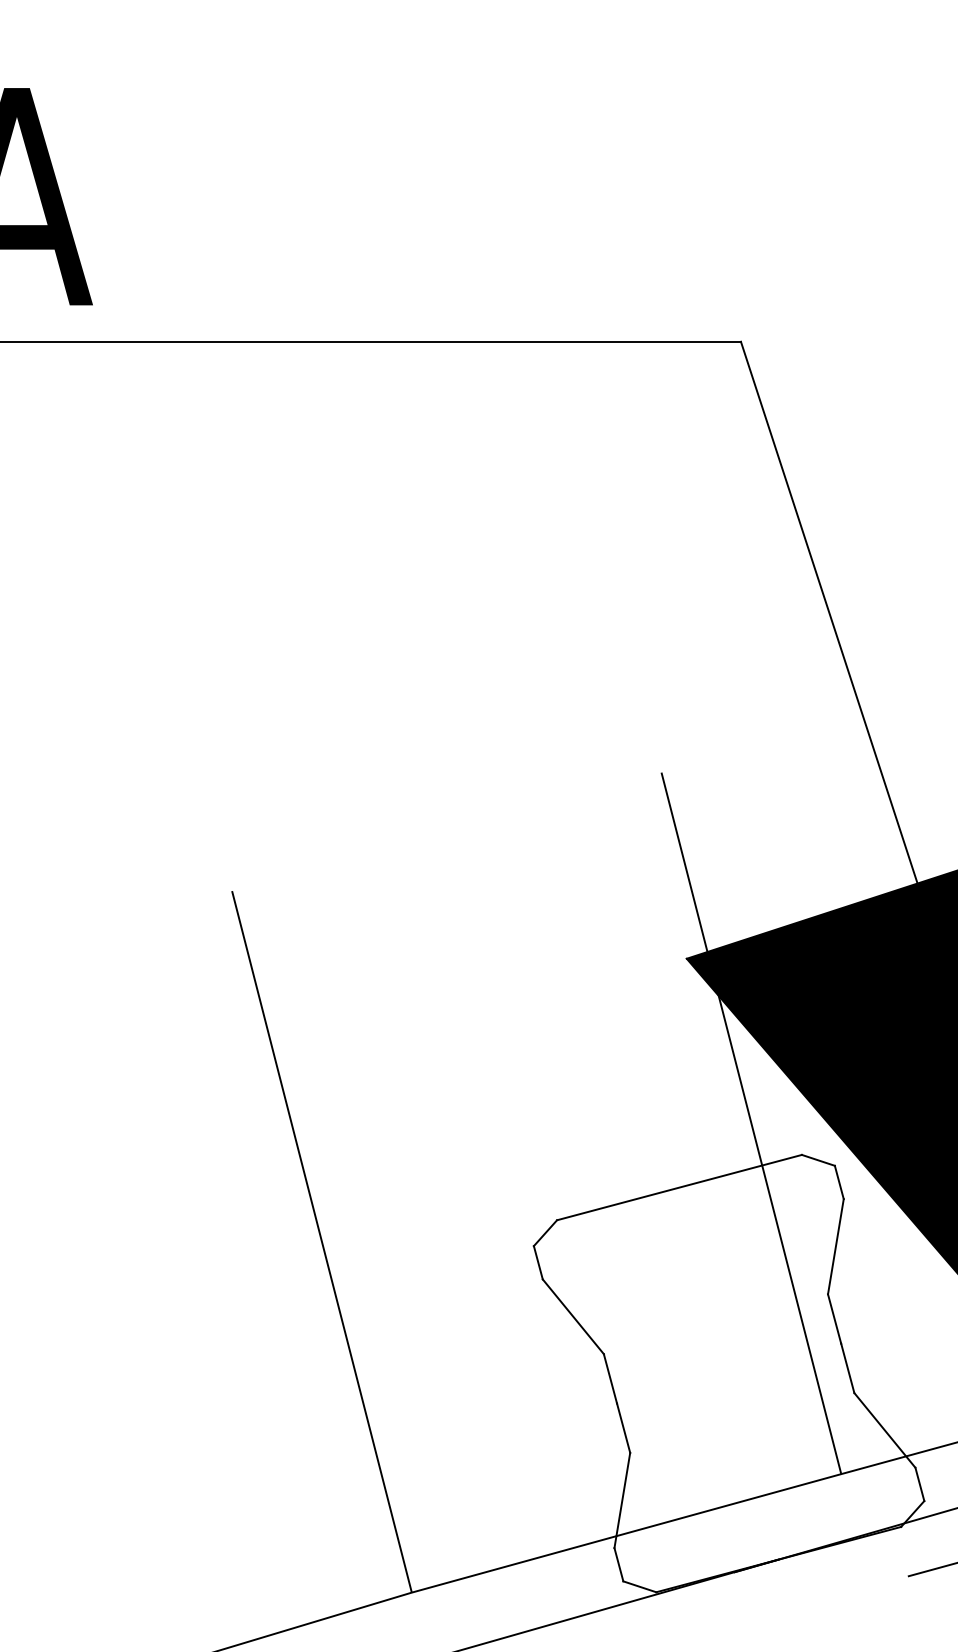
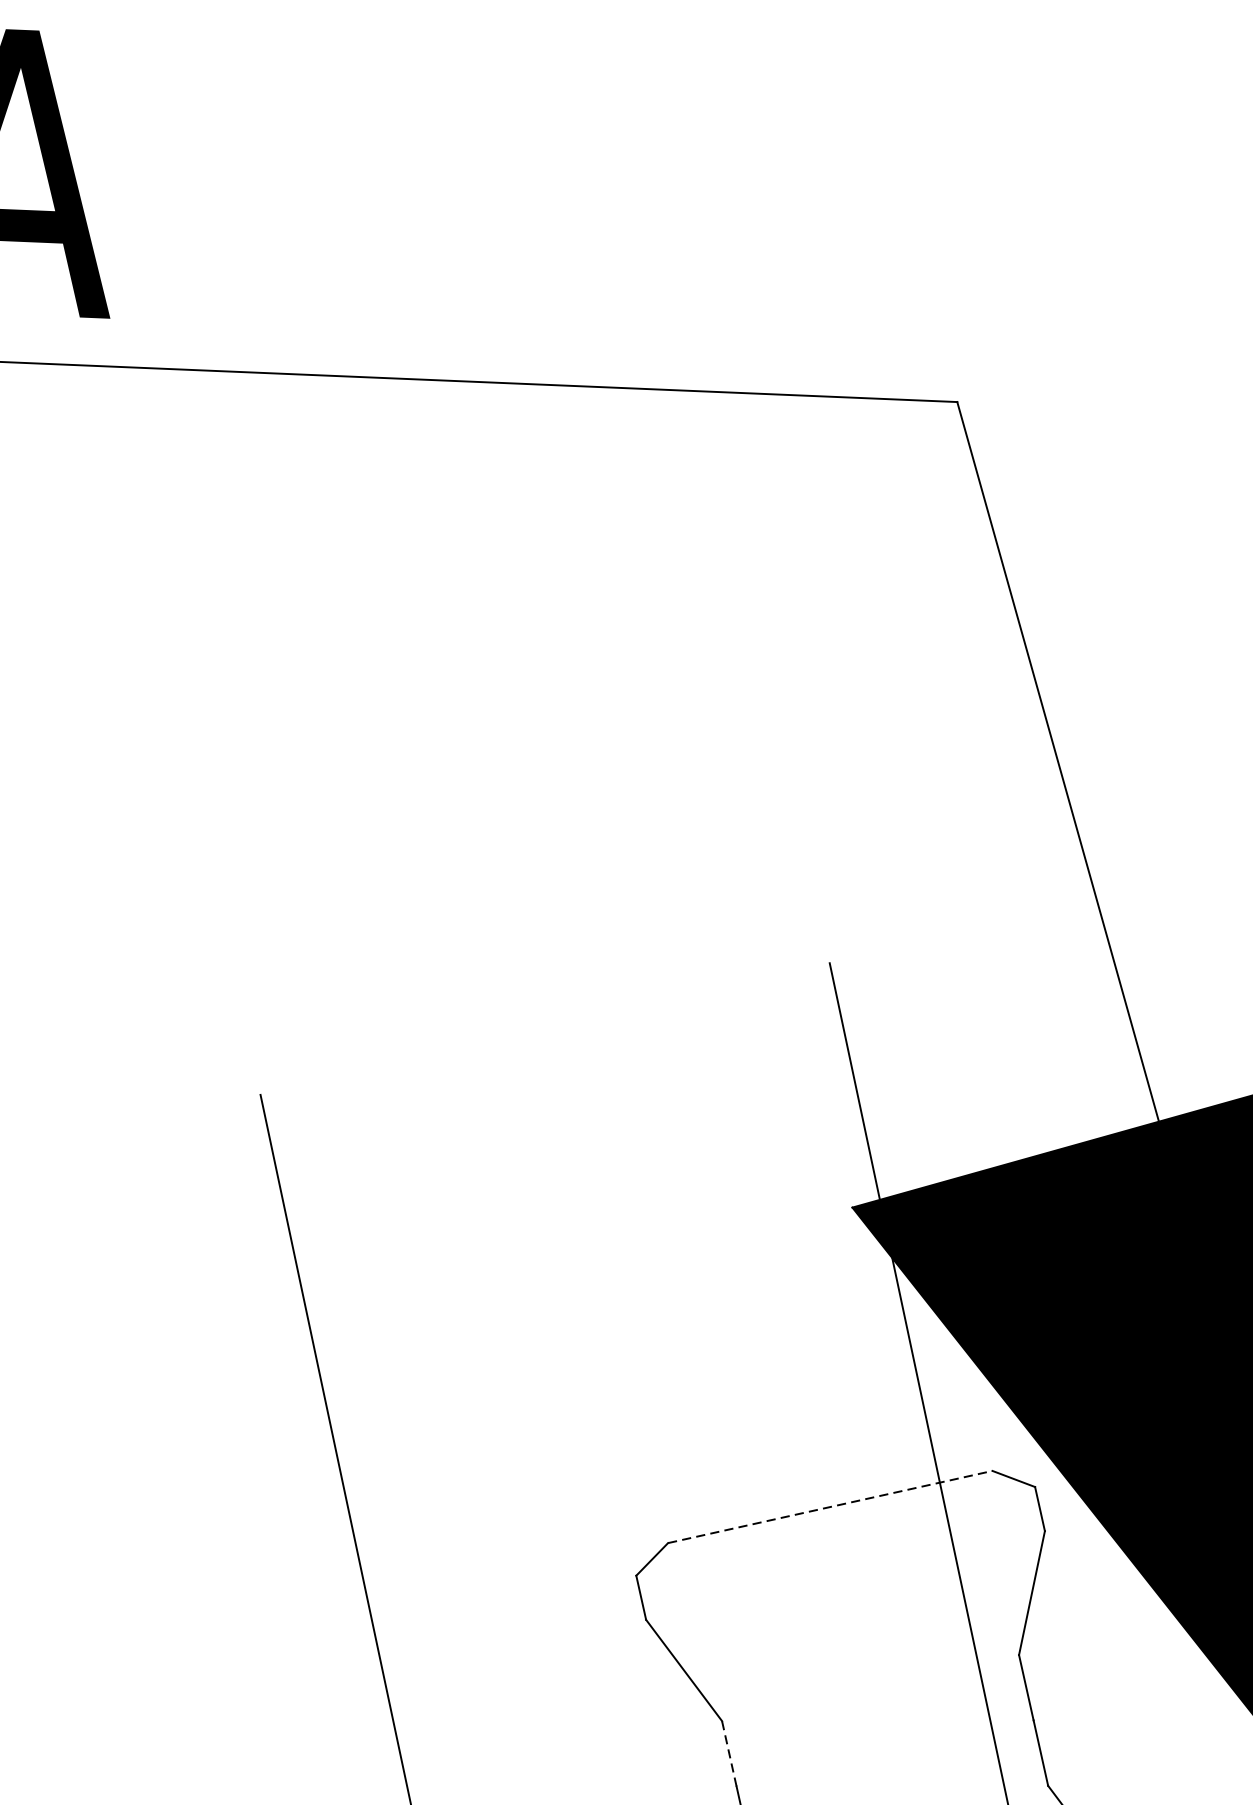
line: (679, 1187) -> (830, 1506), solid -> dashed
line: (610, 1378) -> (729, 1753), solid -> dashed

